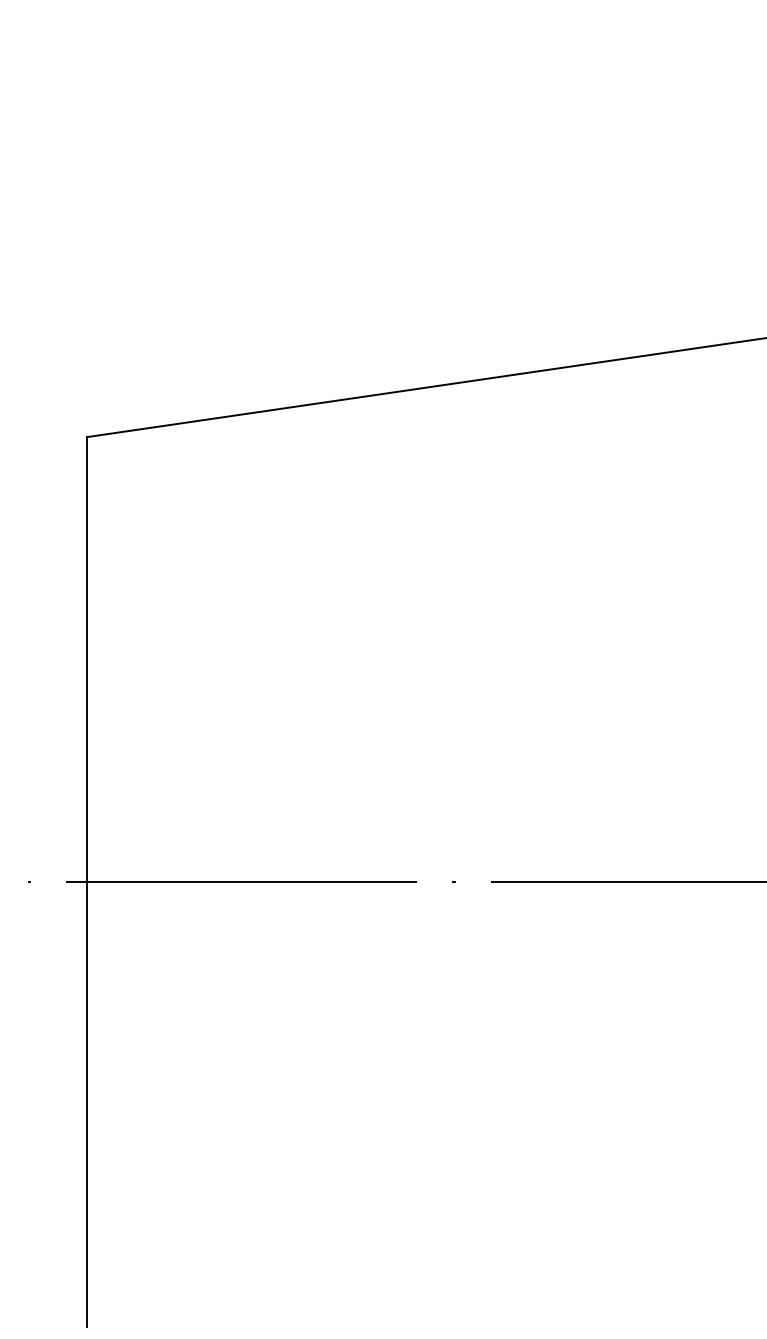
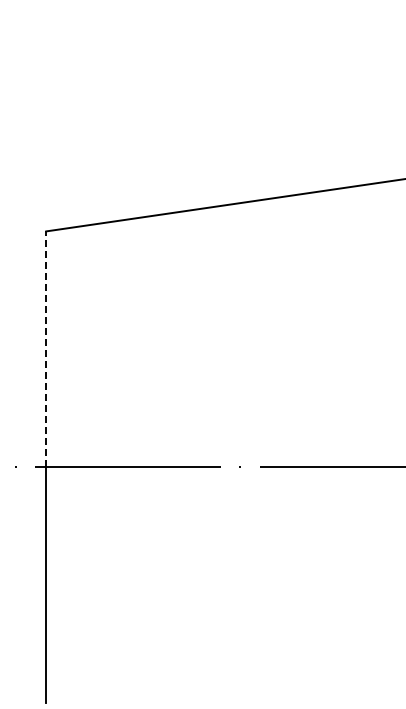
line: (87, 660) -> (46, 349), solid -> dashed

